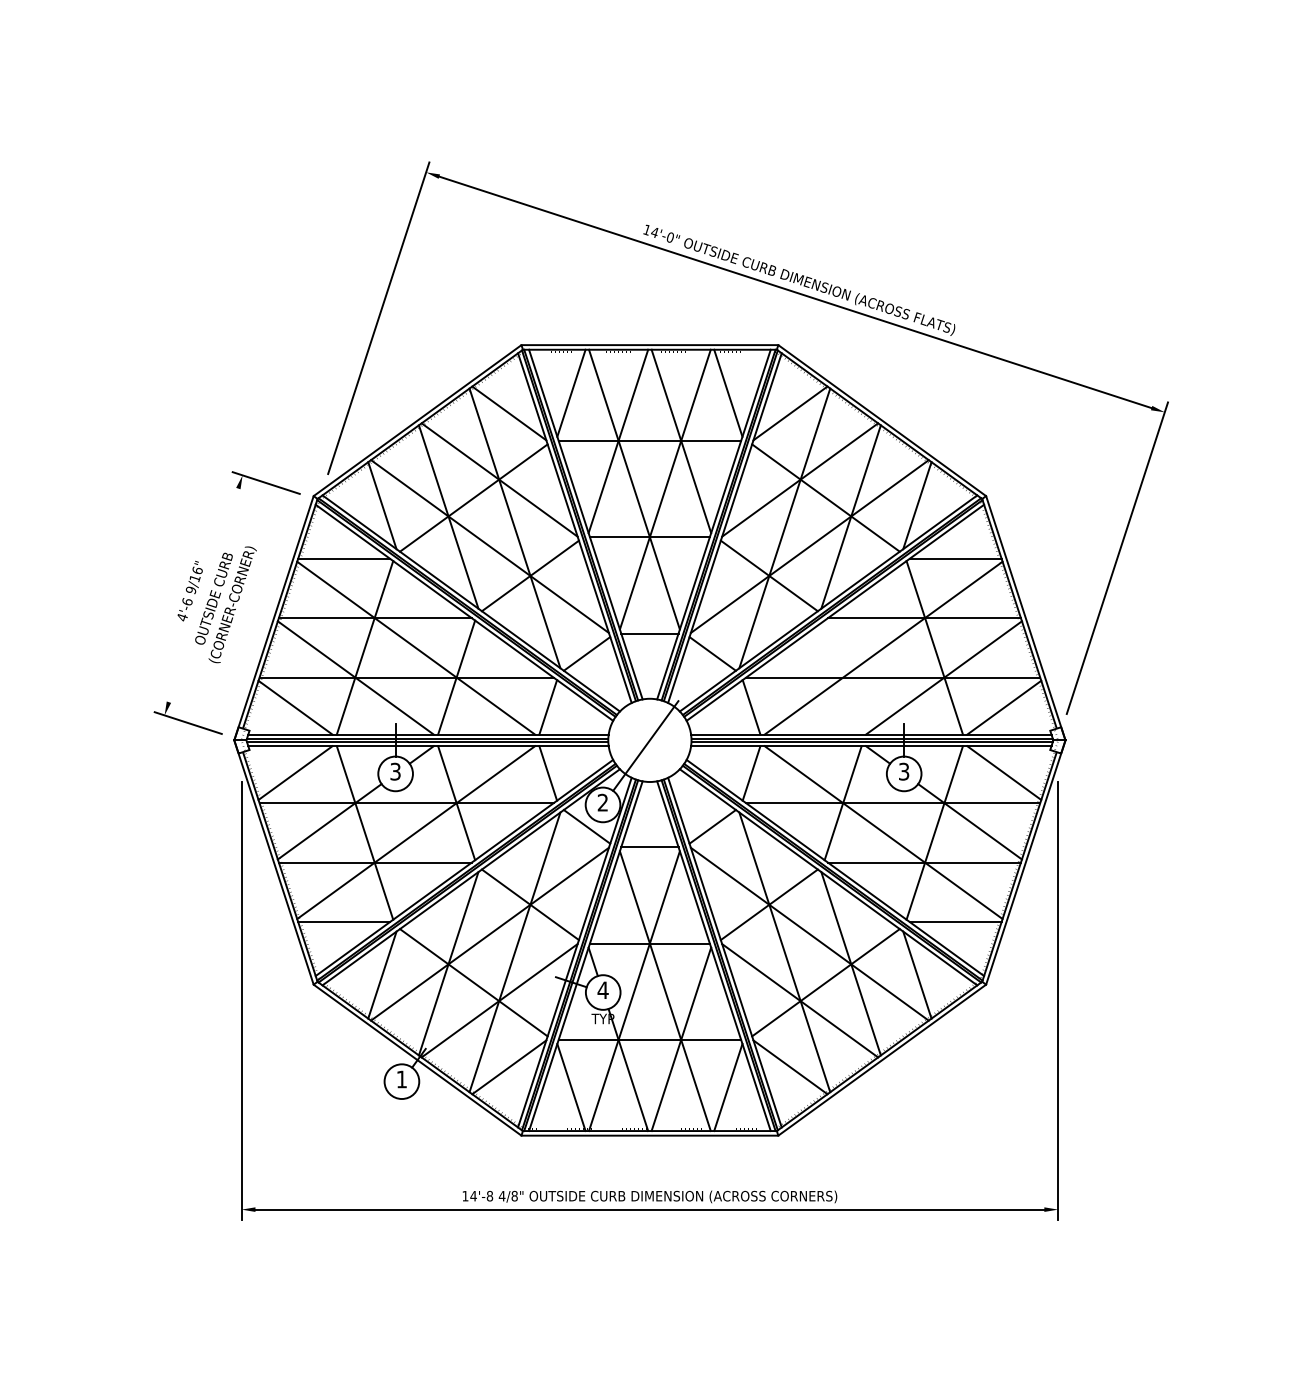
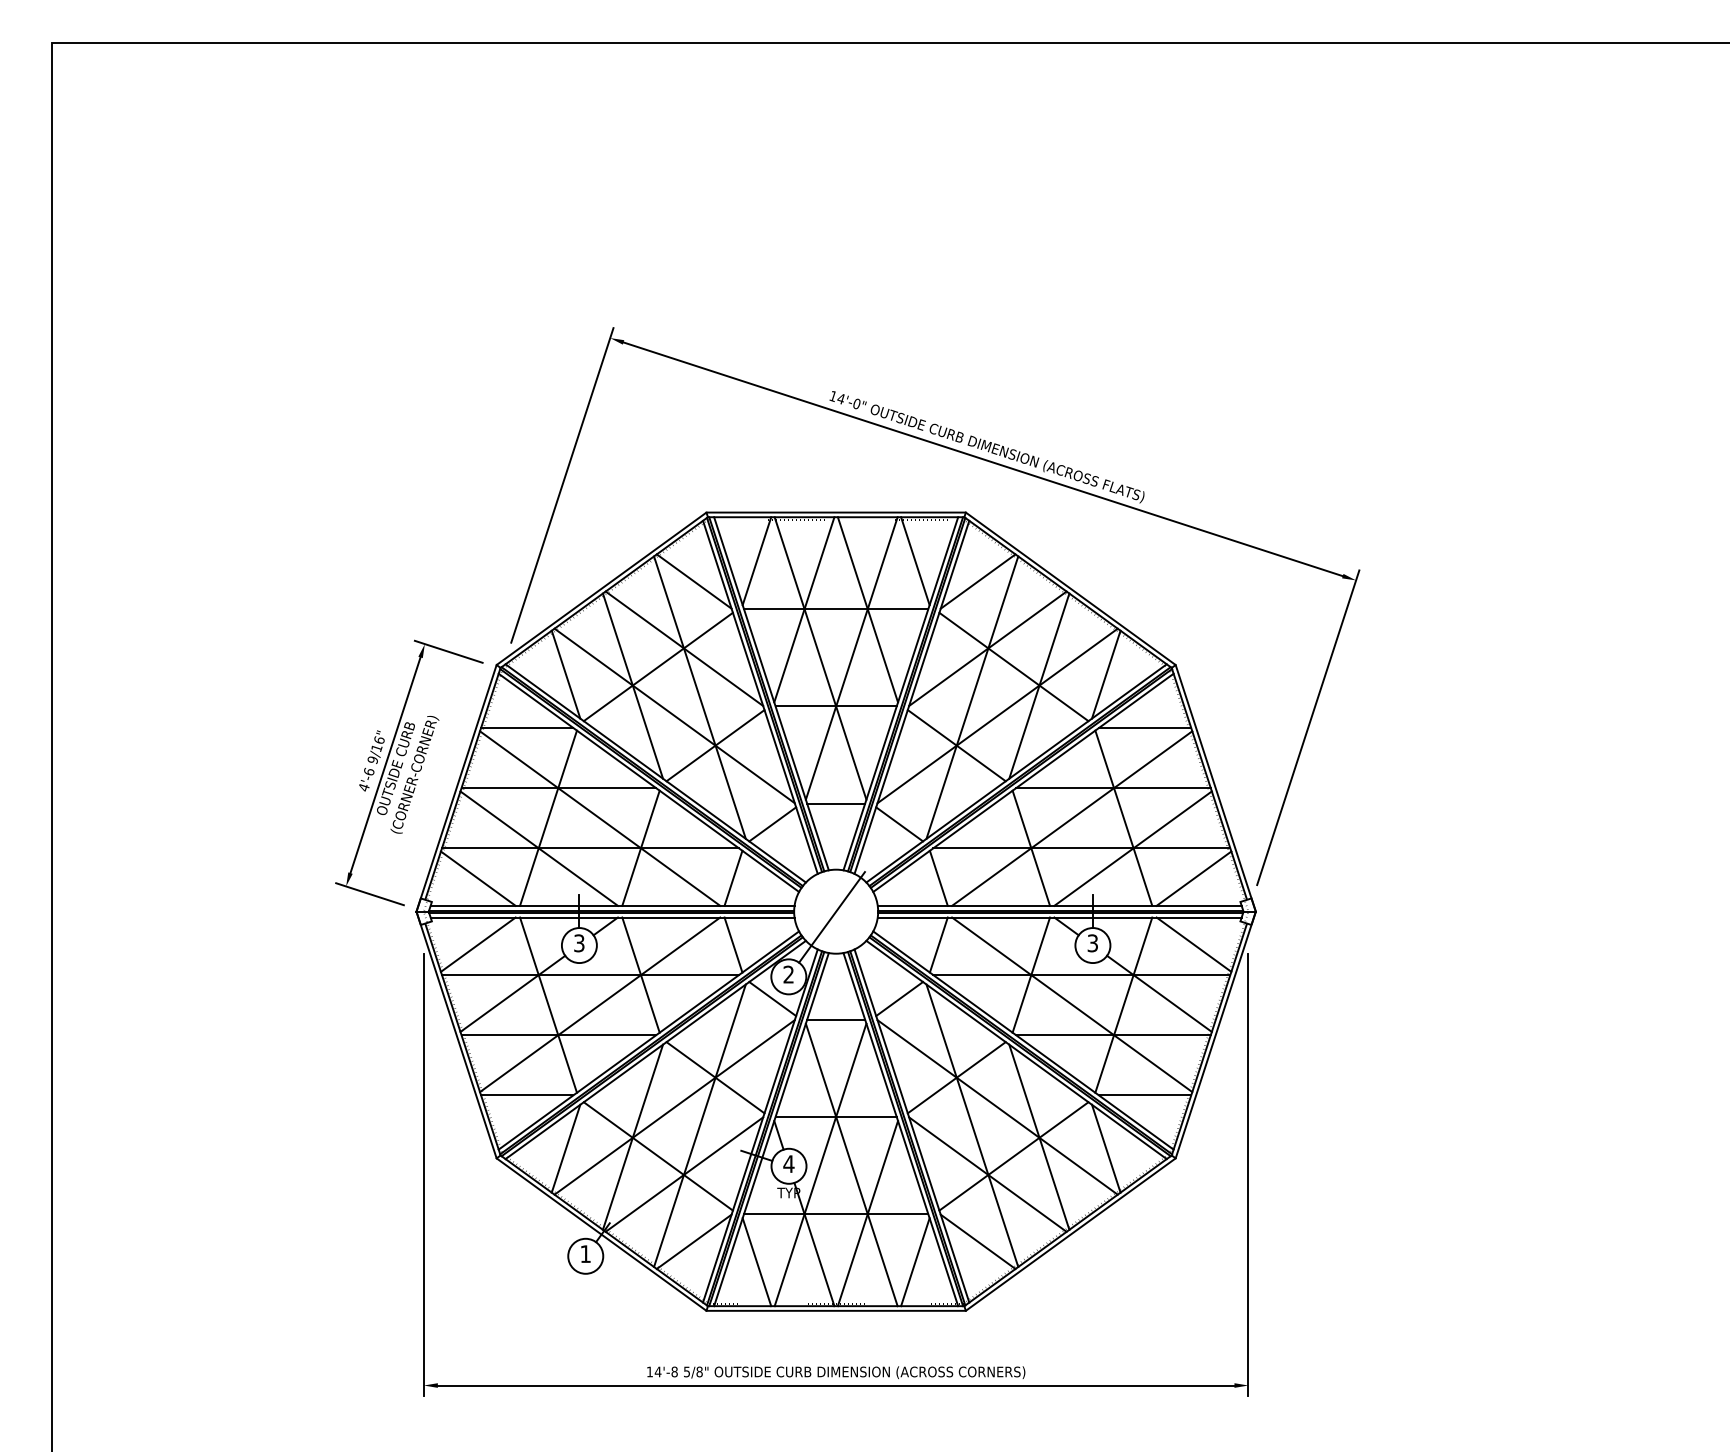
line: (203, 595) -> (385, 765), added
line: (843, 676) -> (1031, 847), added
text: (501, 1195) -> (686, 1371), 4/8" -> 5/8"

